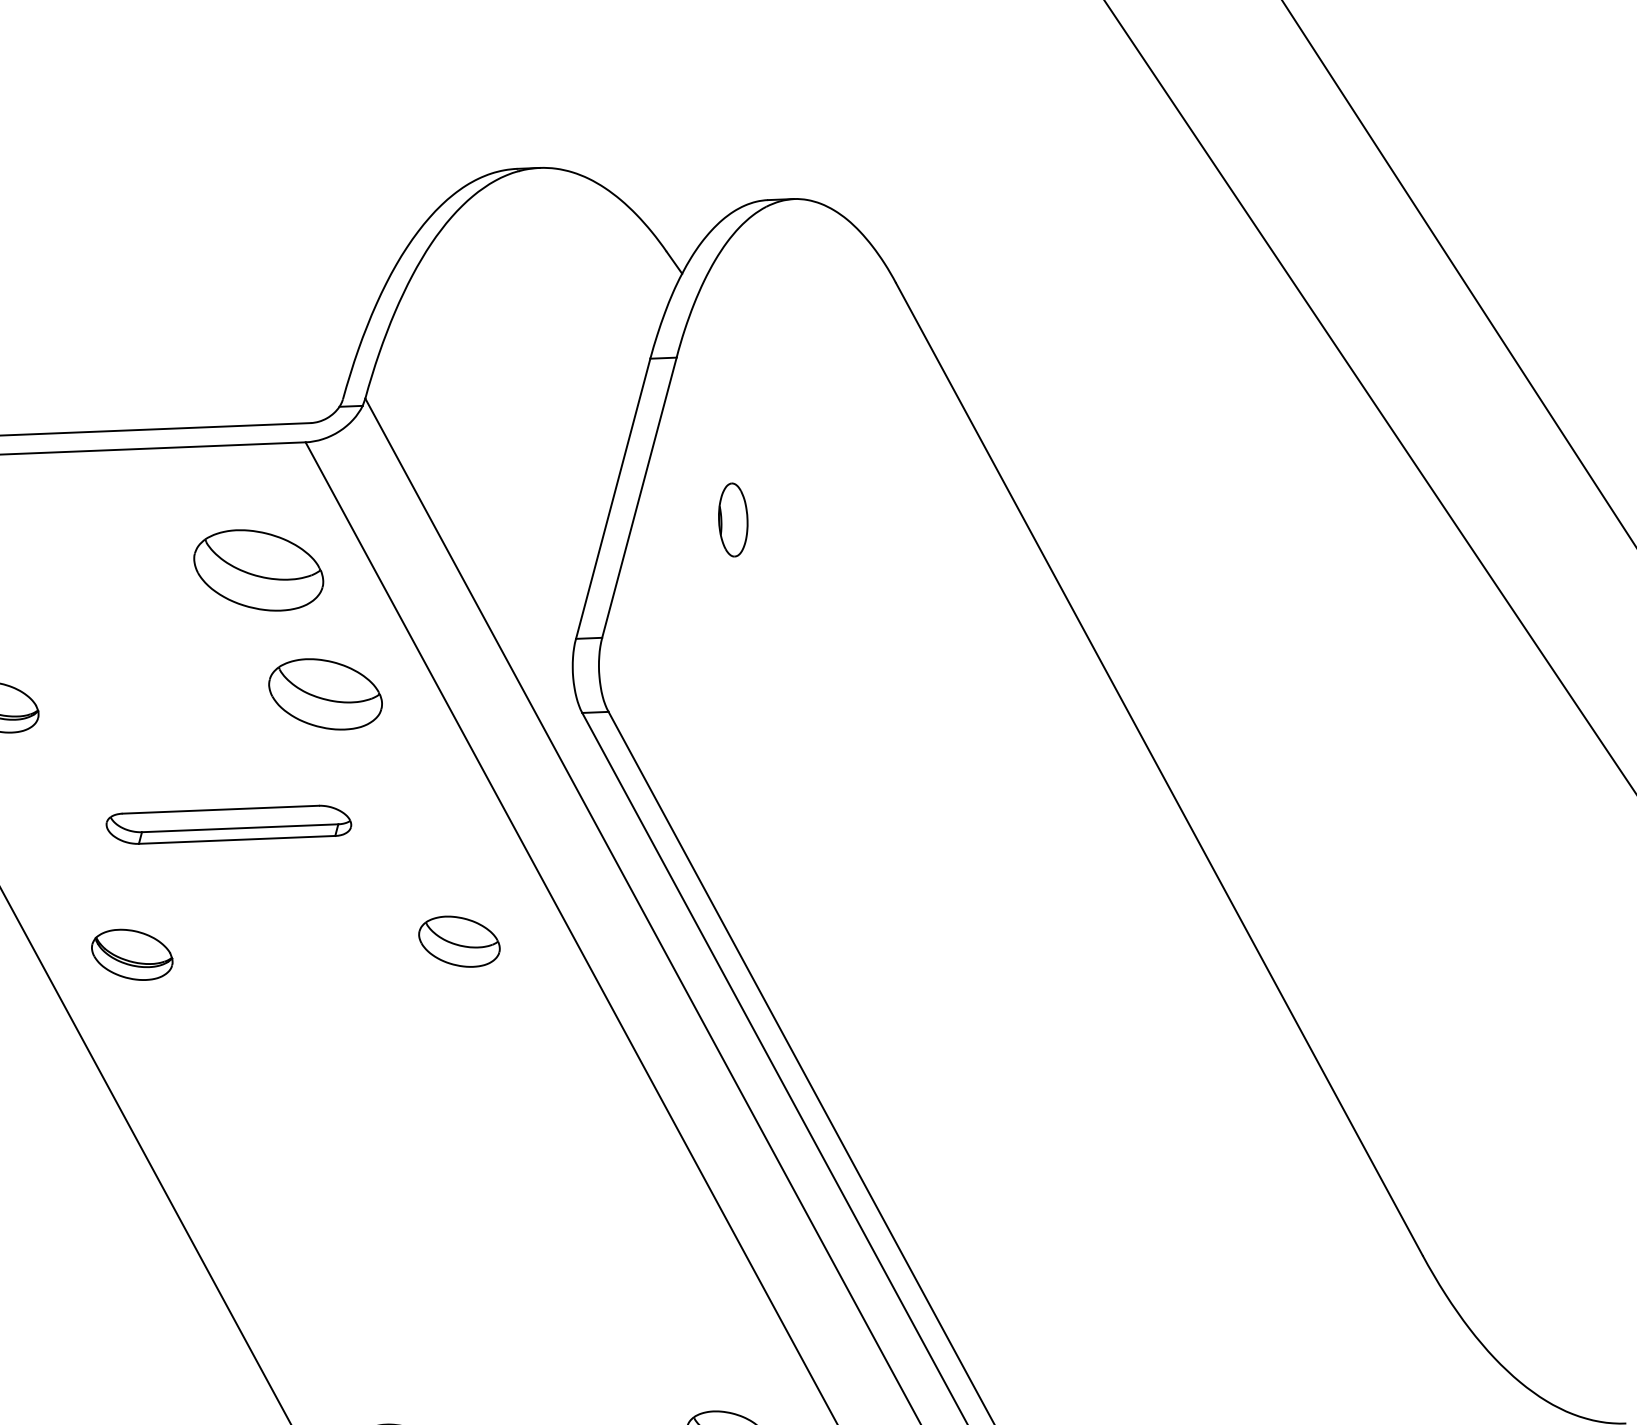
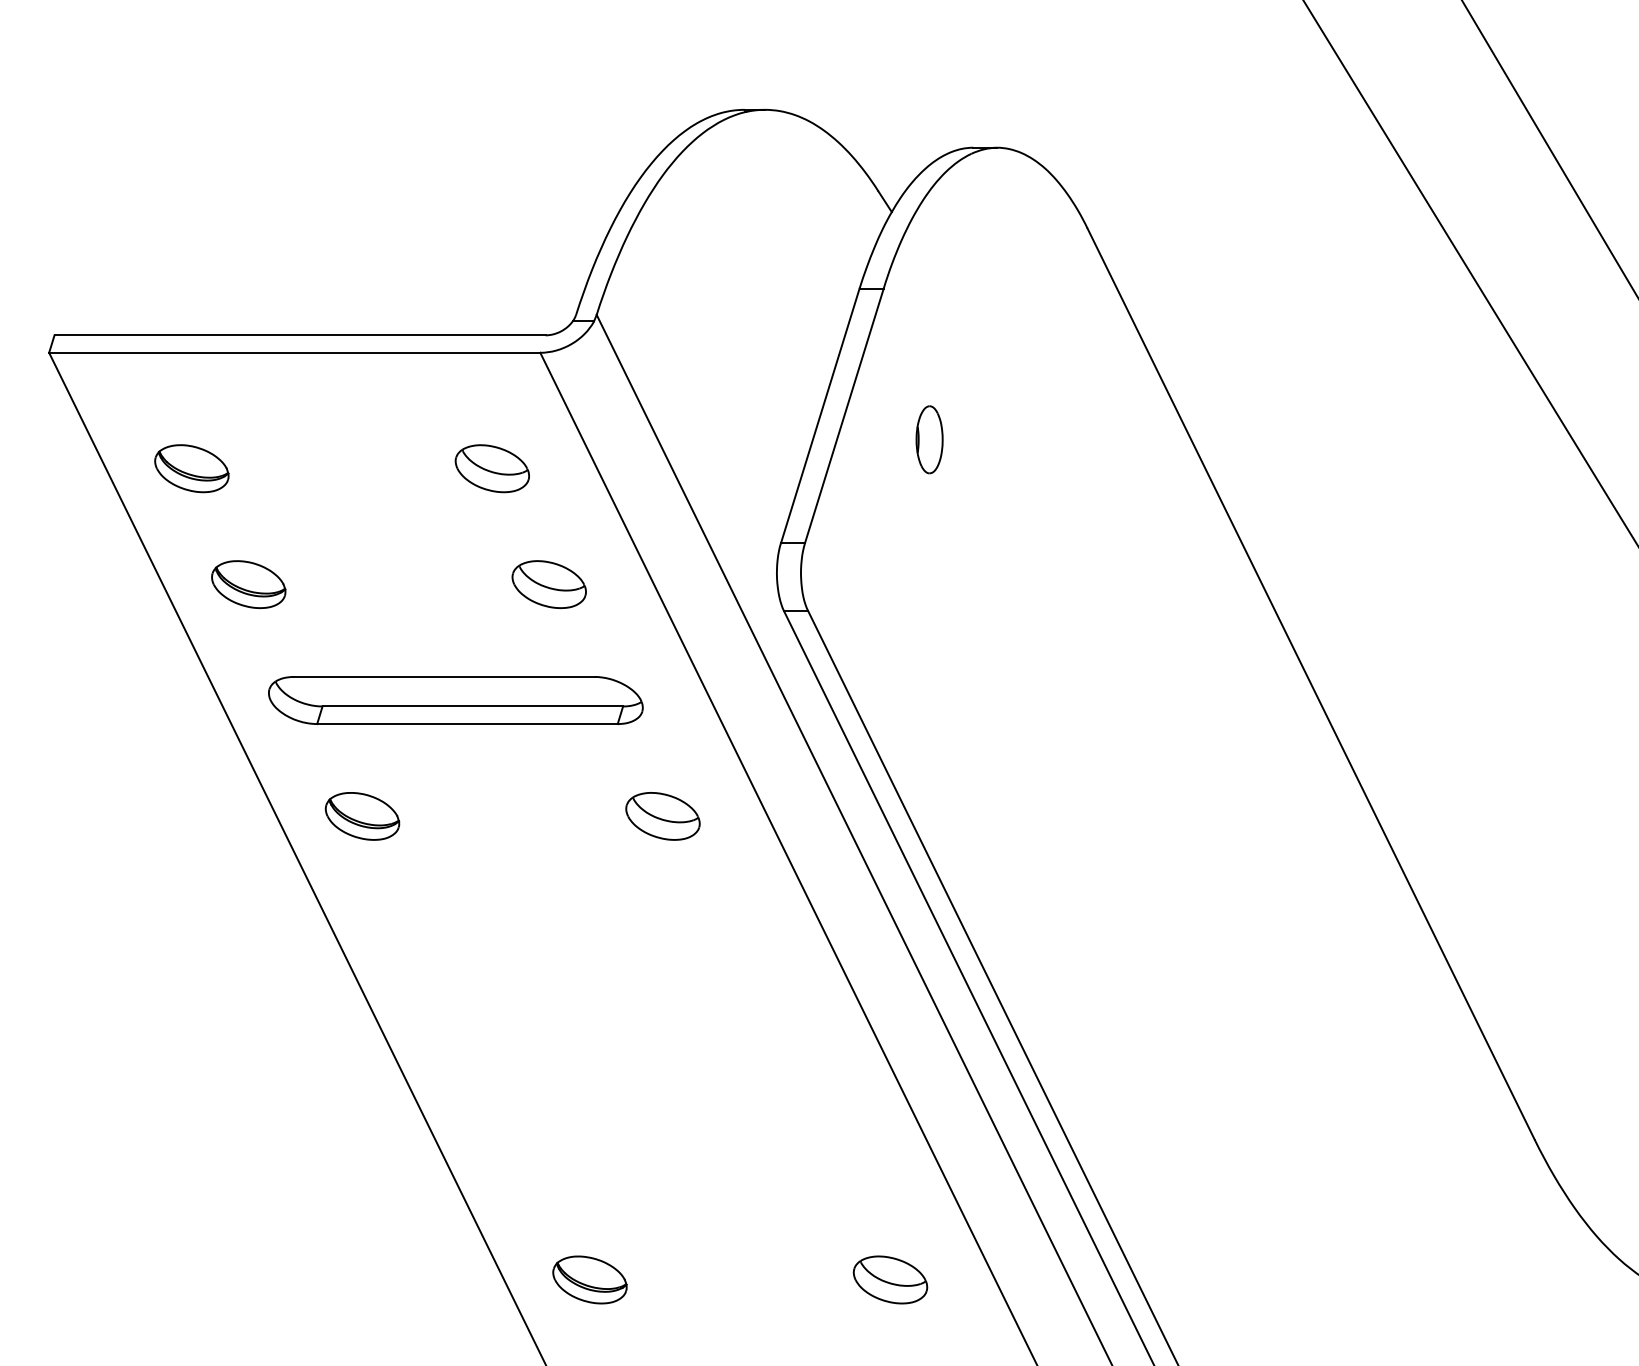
part: (257, 570) -> (491, 468), size x0.62
part: (324, 694) -> (548, 584), size x0.71
part: (228, 824) -> (455, 700), size x1.67

